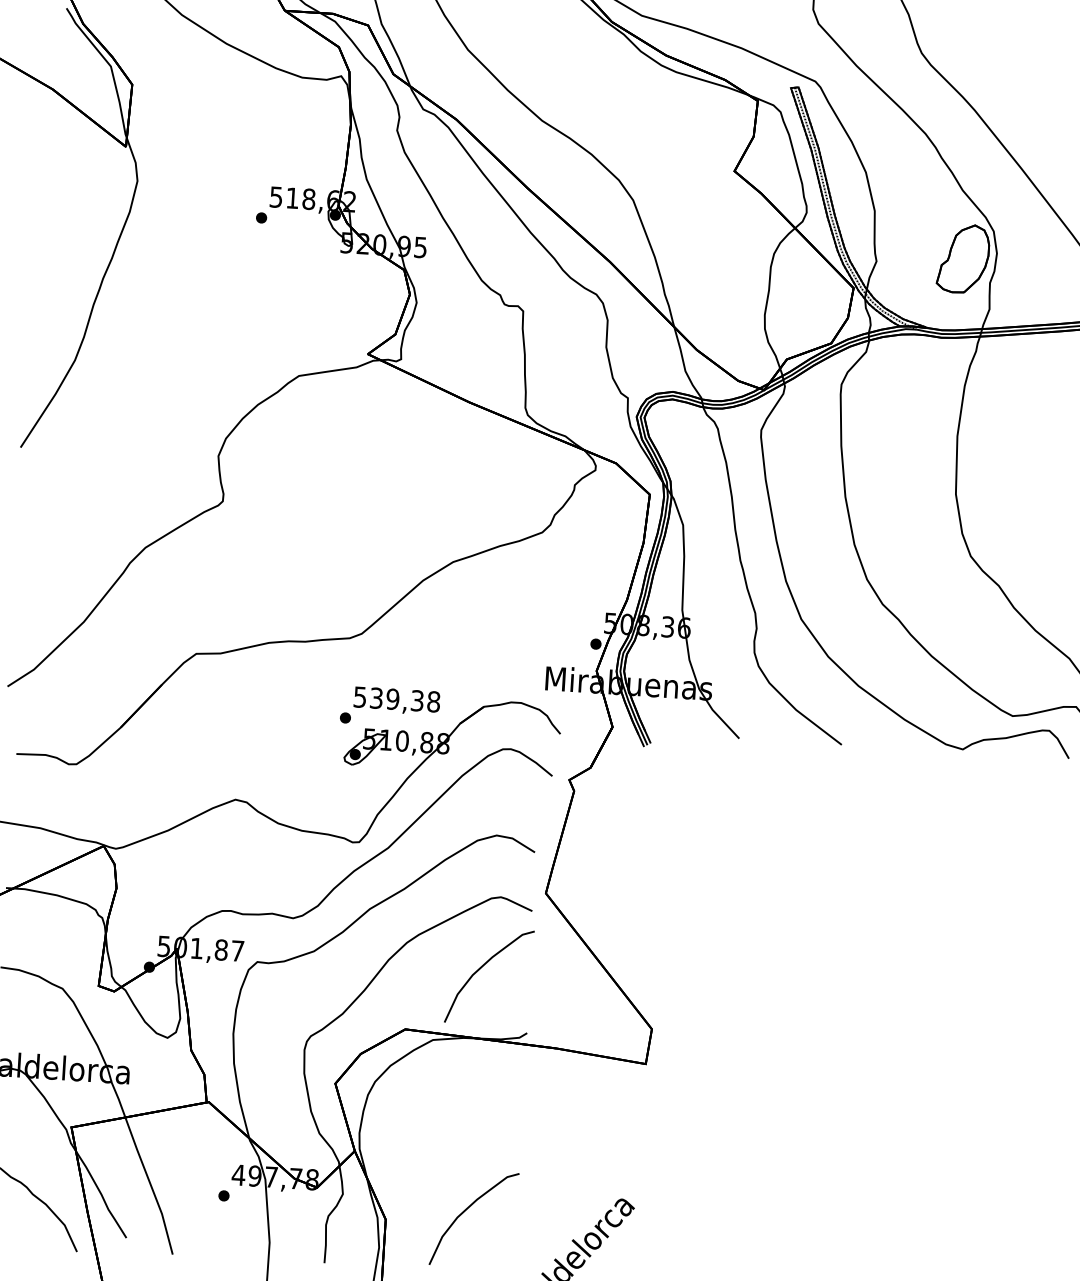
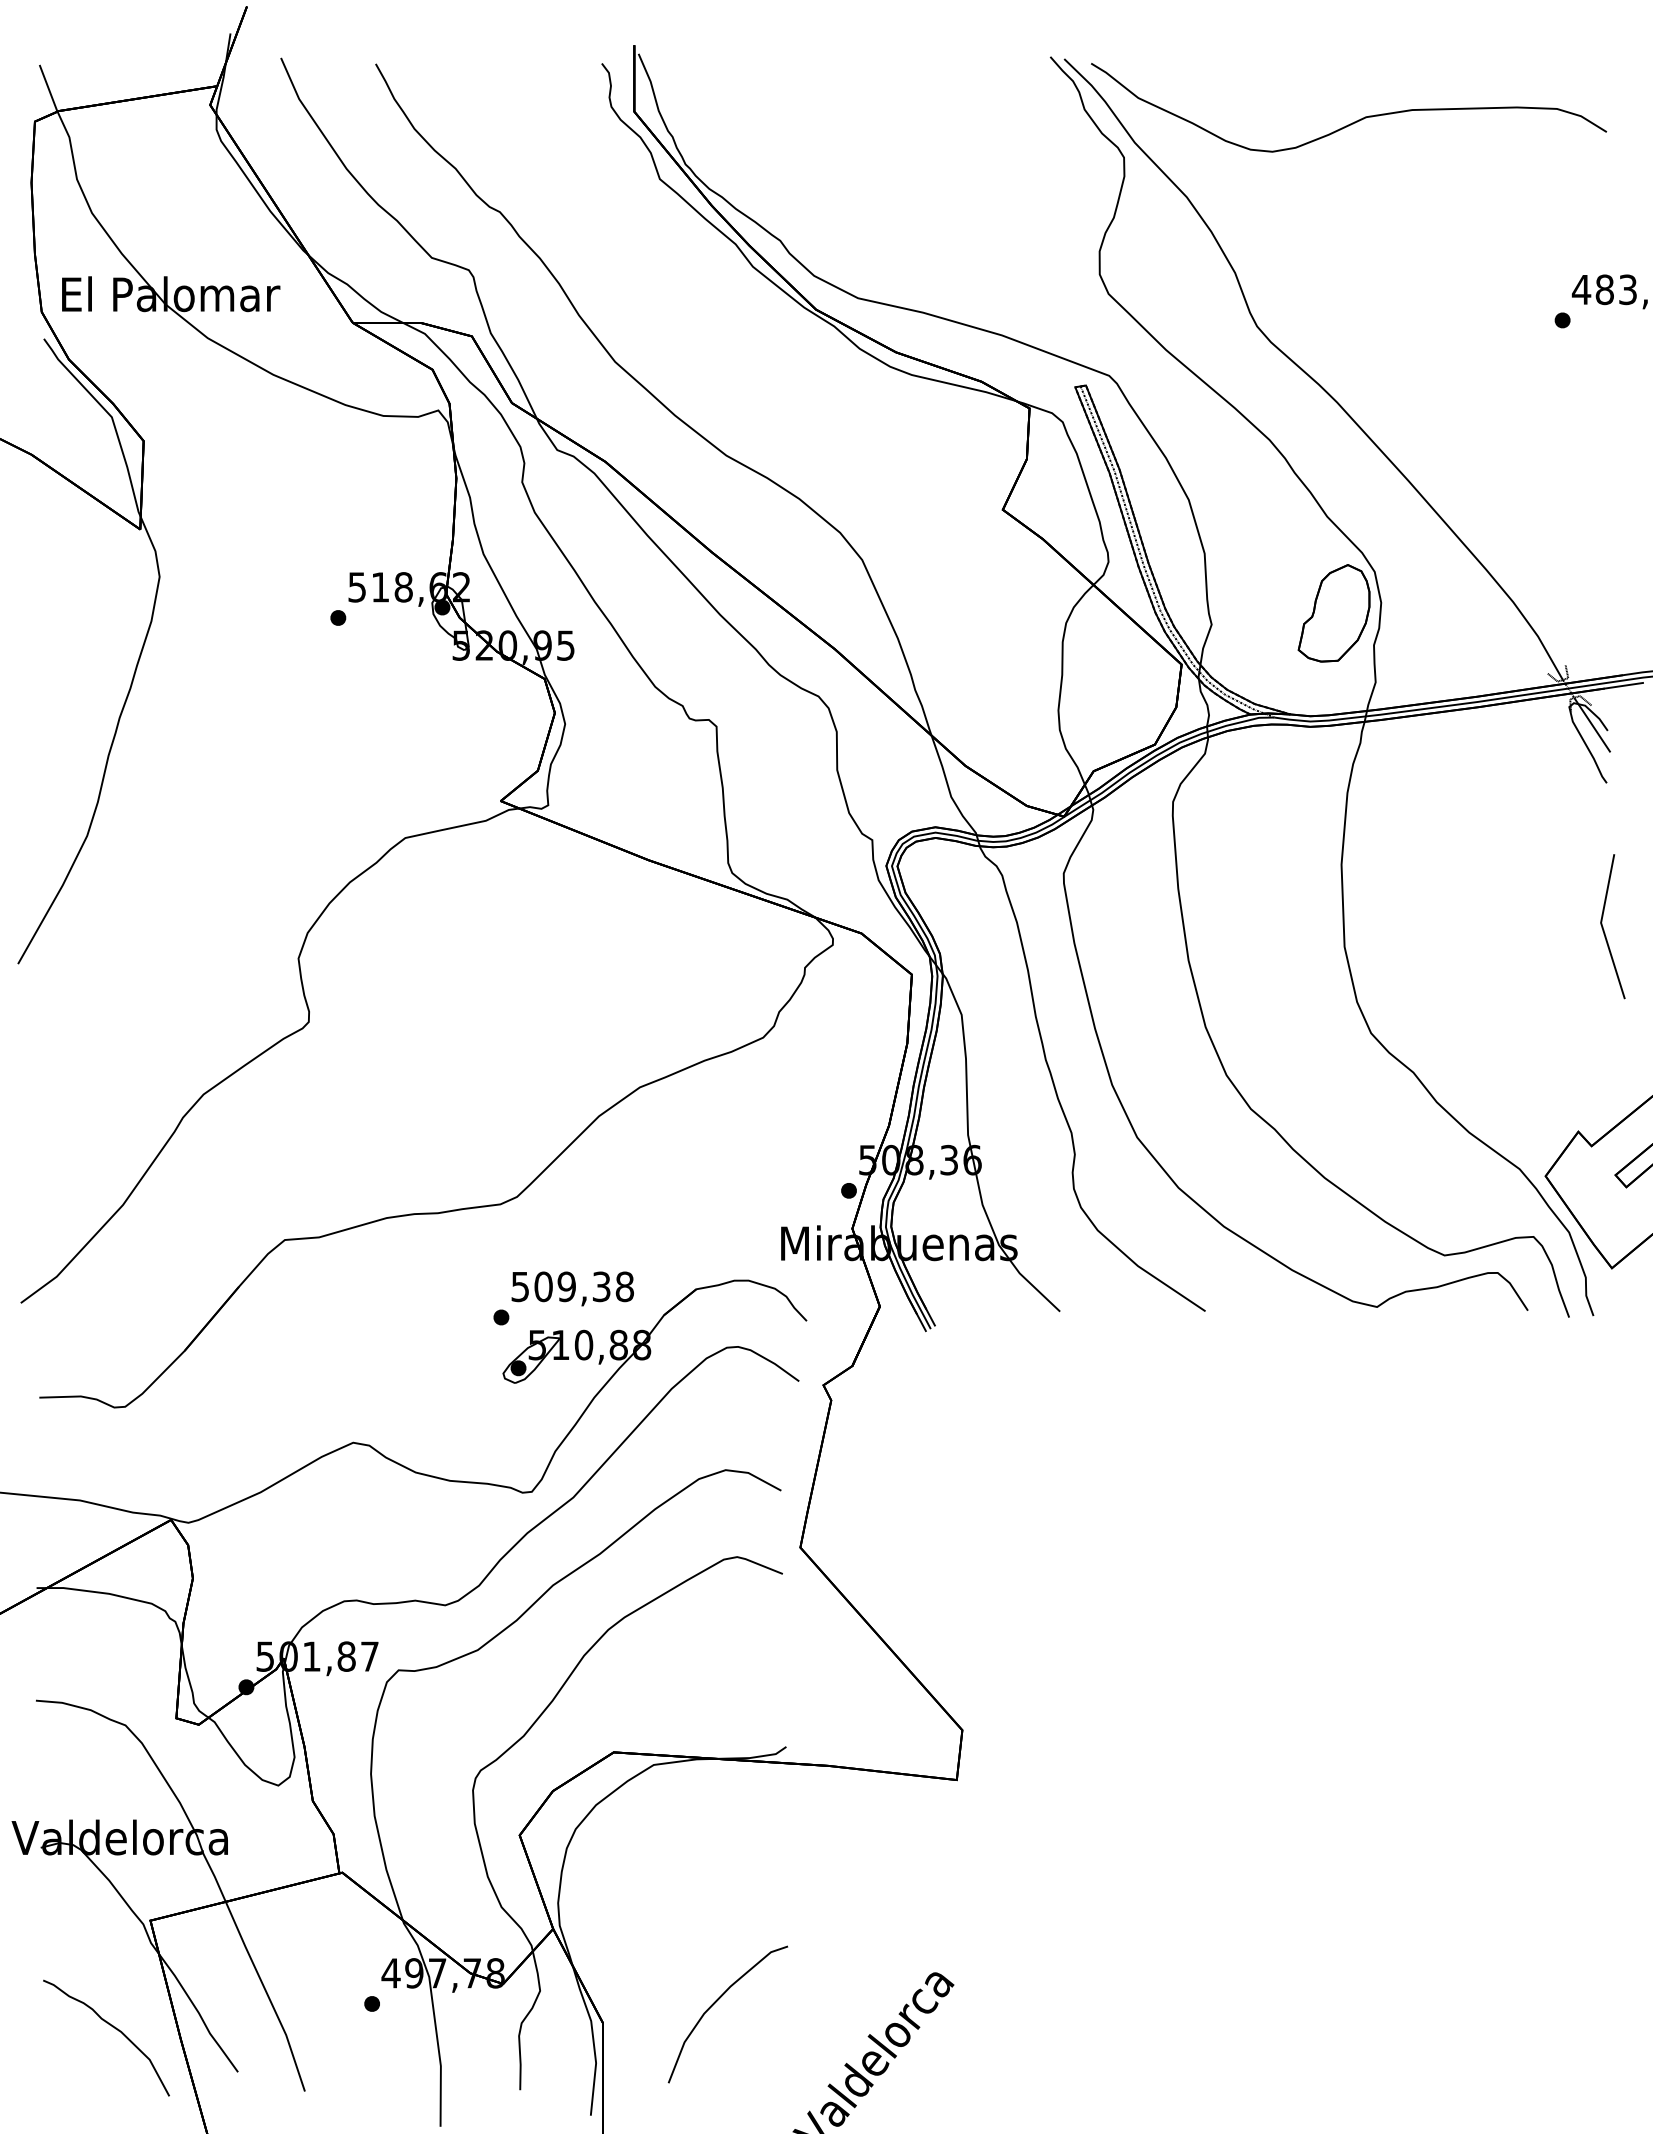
text: (376, 698) -> (543, 1286), 539,38 -> 509,38
part: (481, 967) -> (716, 1658), removed

